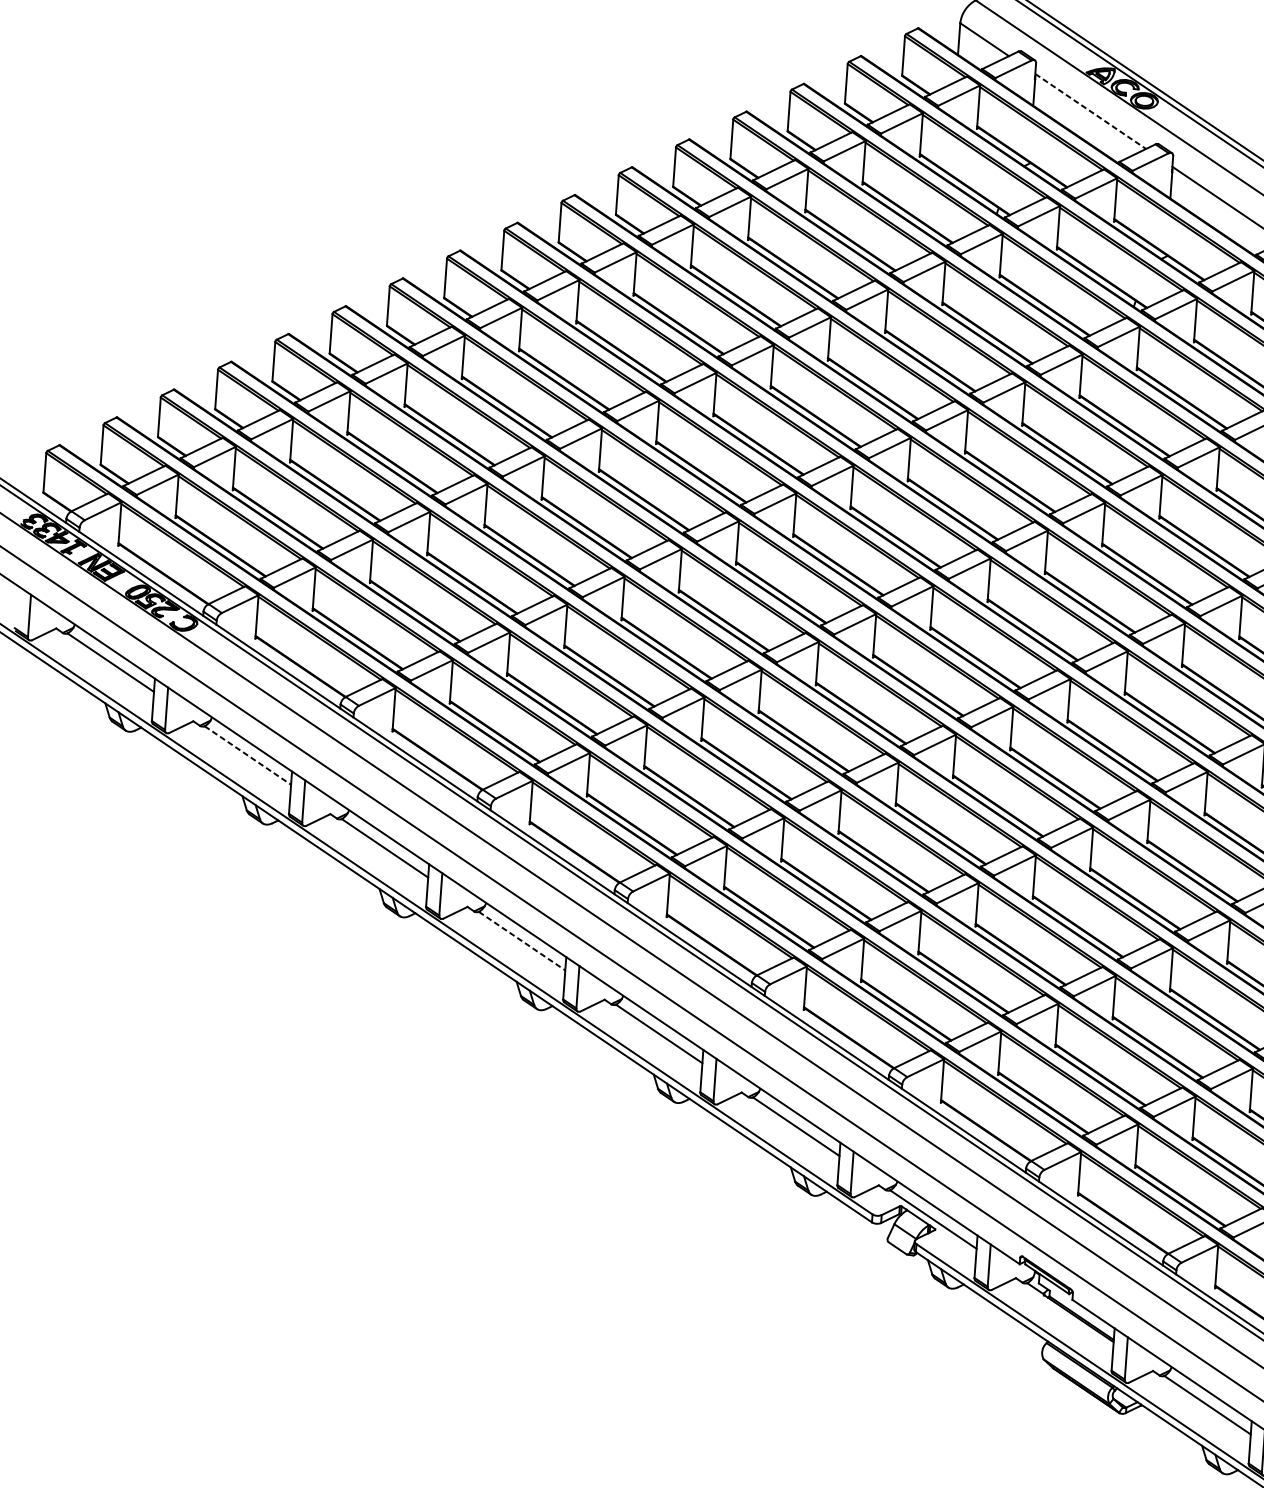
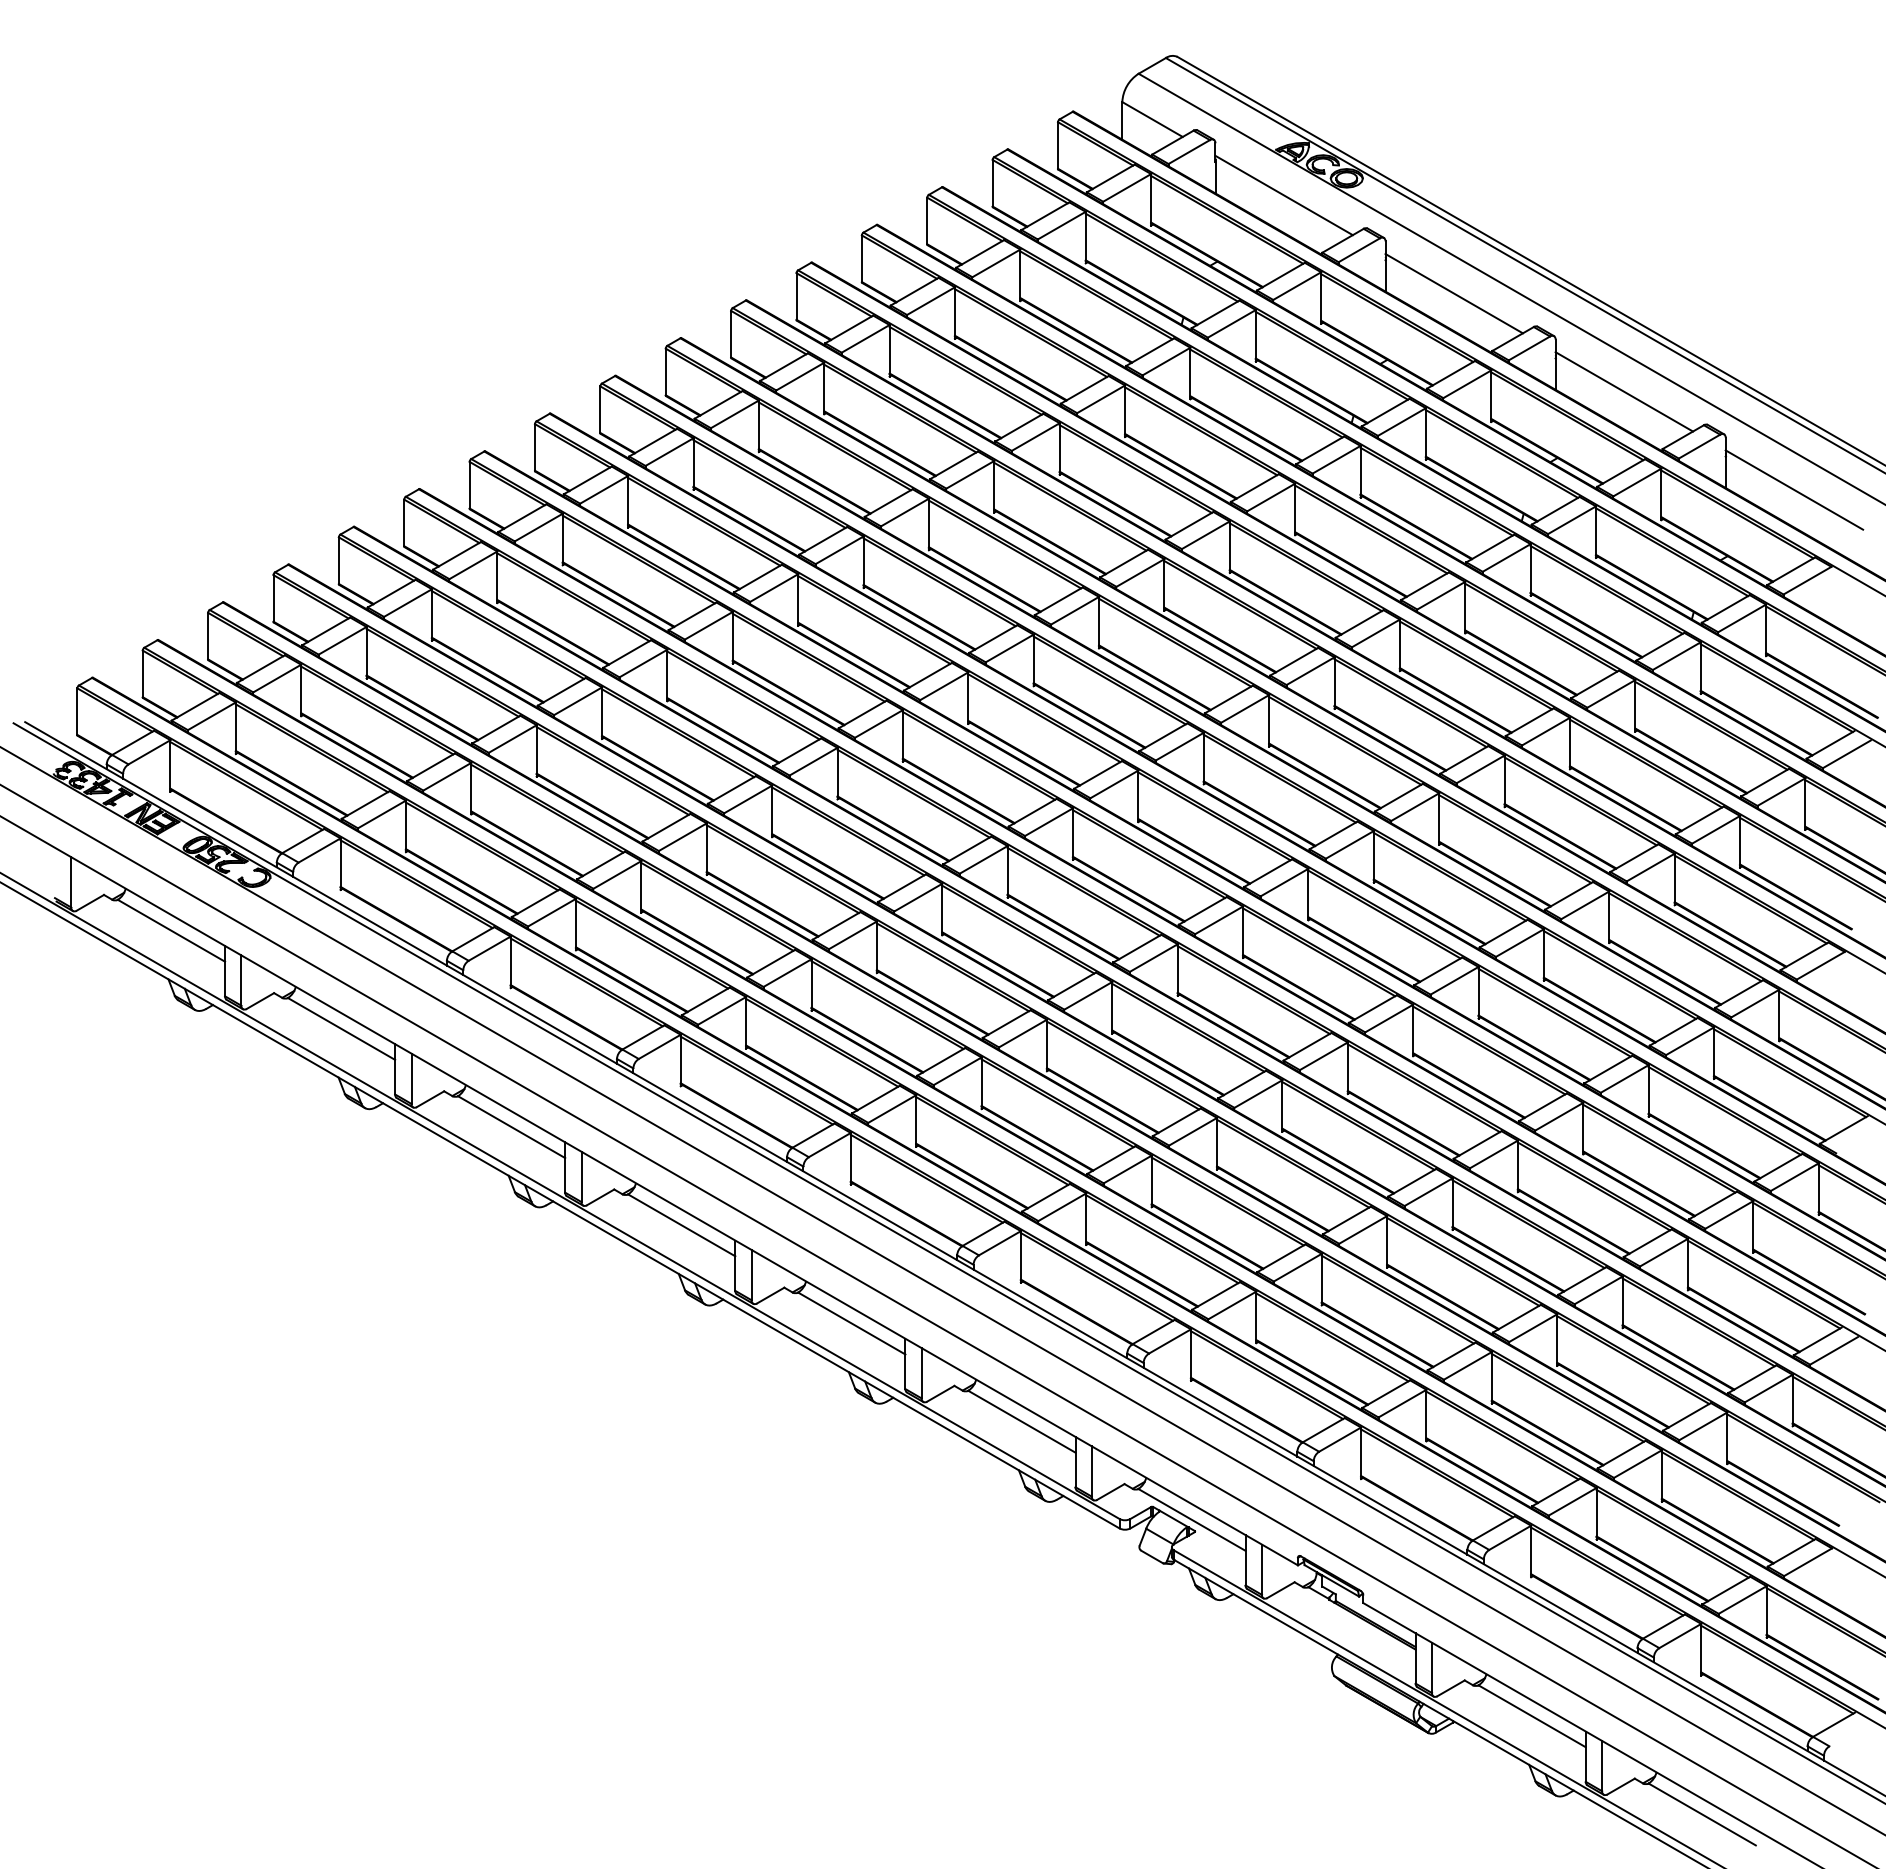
line: (1091, 111) -> (1284, 195), dashed -> solid
line: (247, 755) -> (341, 1028), dashed -> solid
line: (521, 941) -> (681, 1225), dashed -> solid

